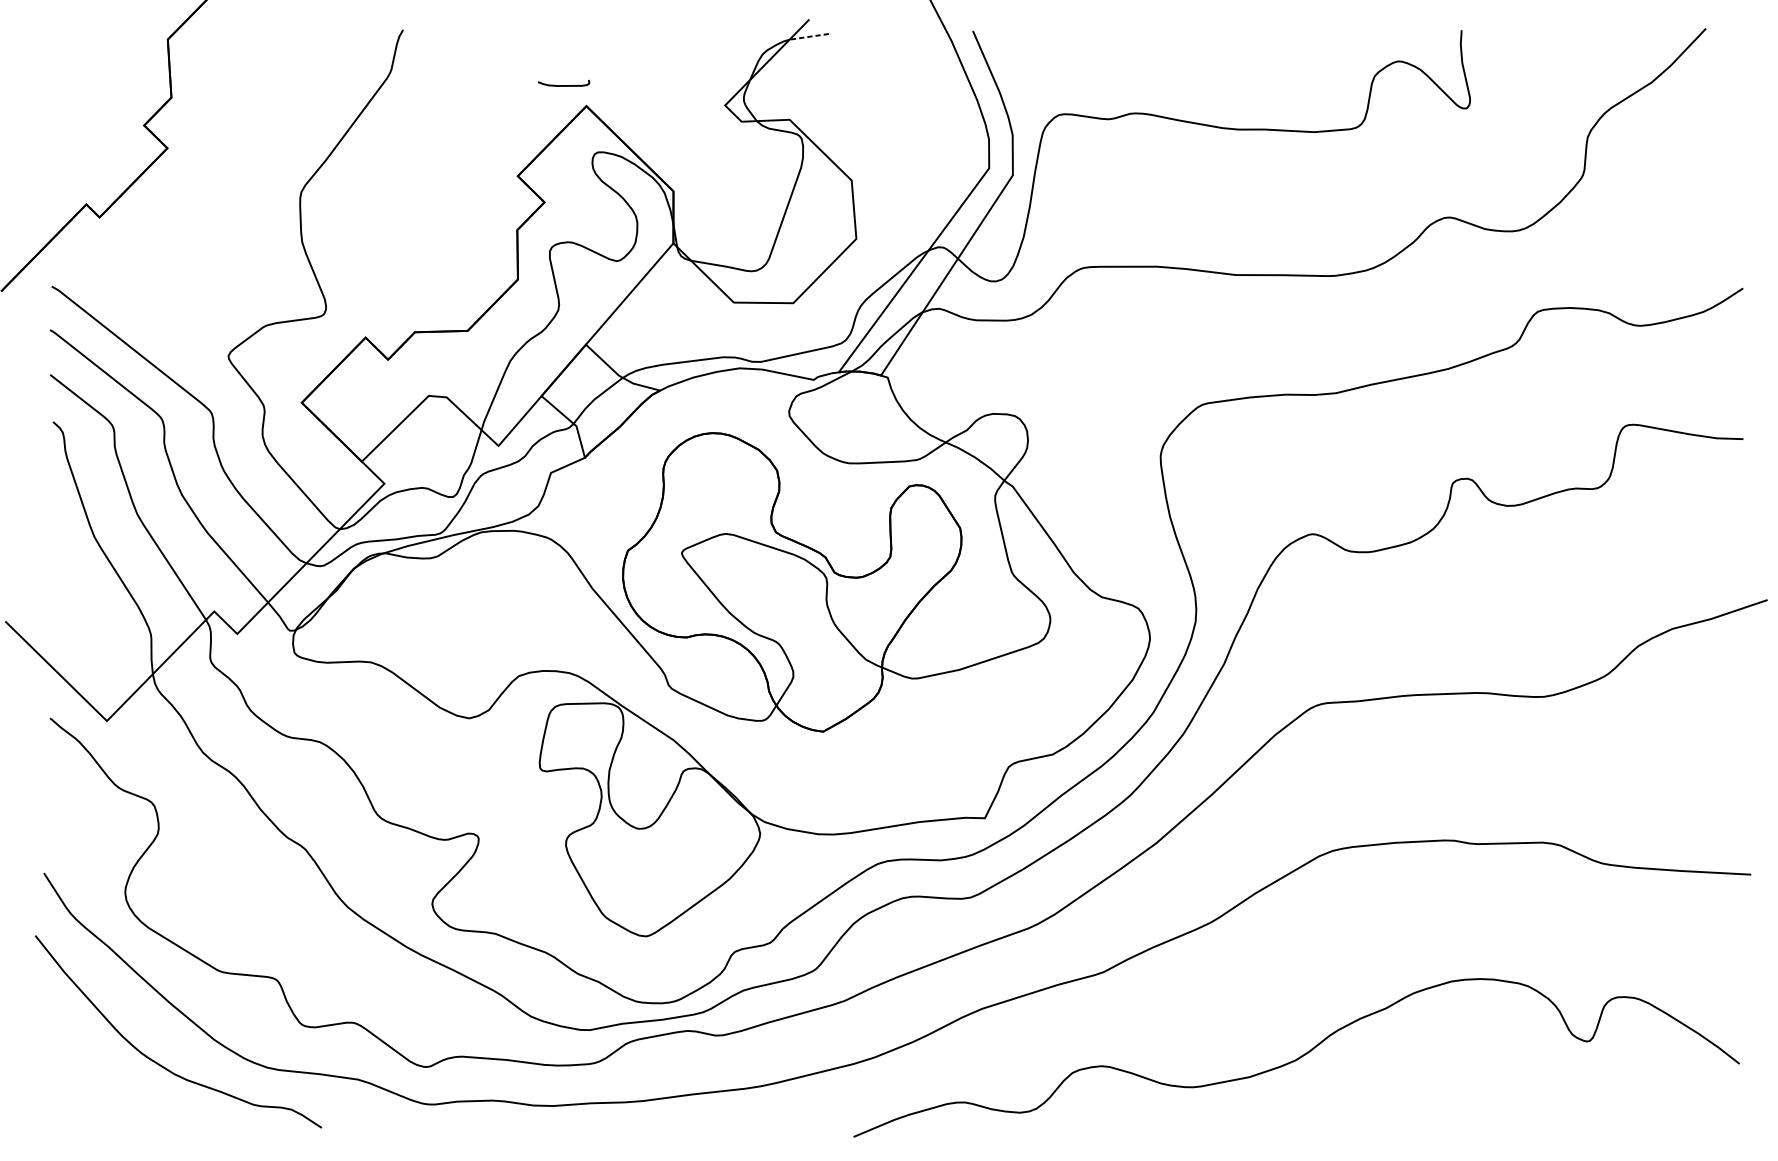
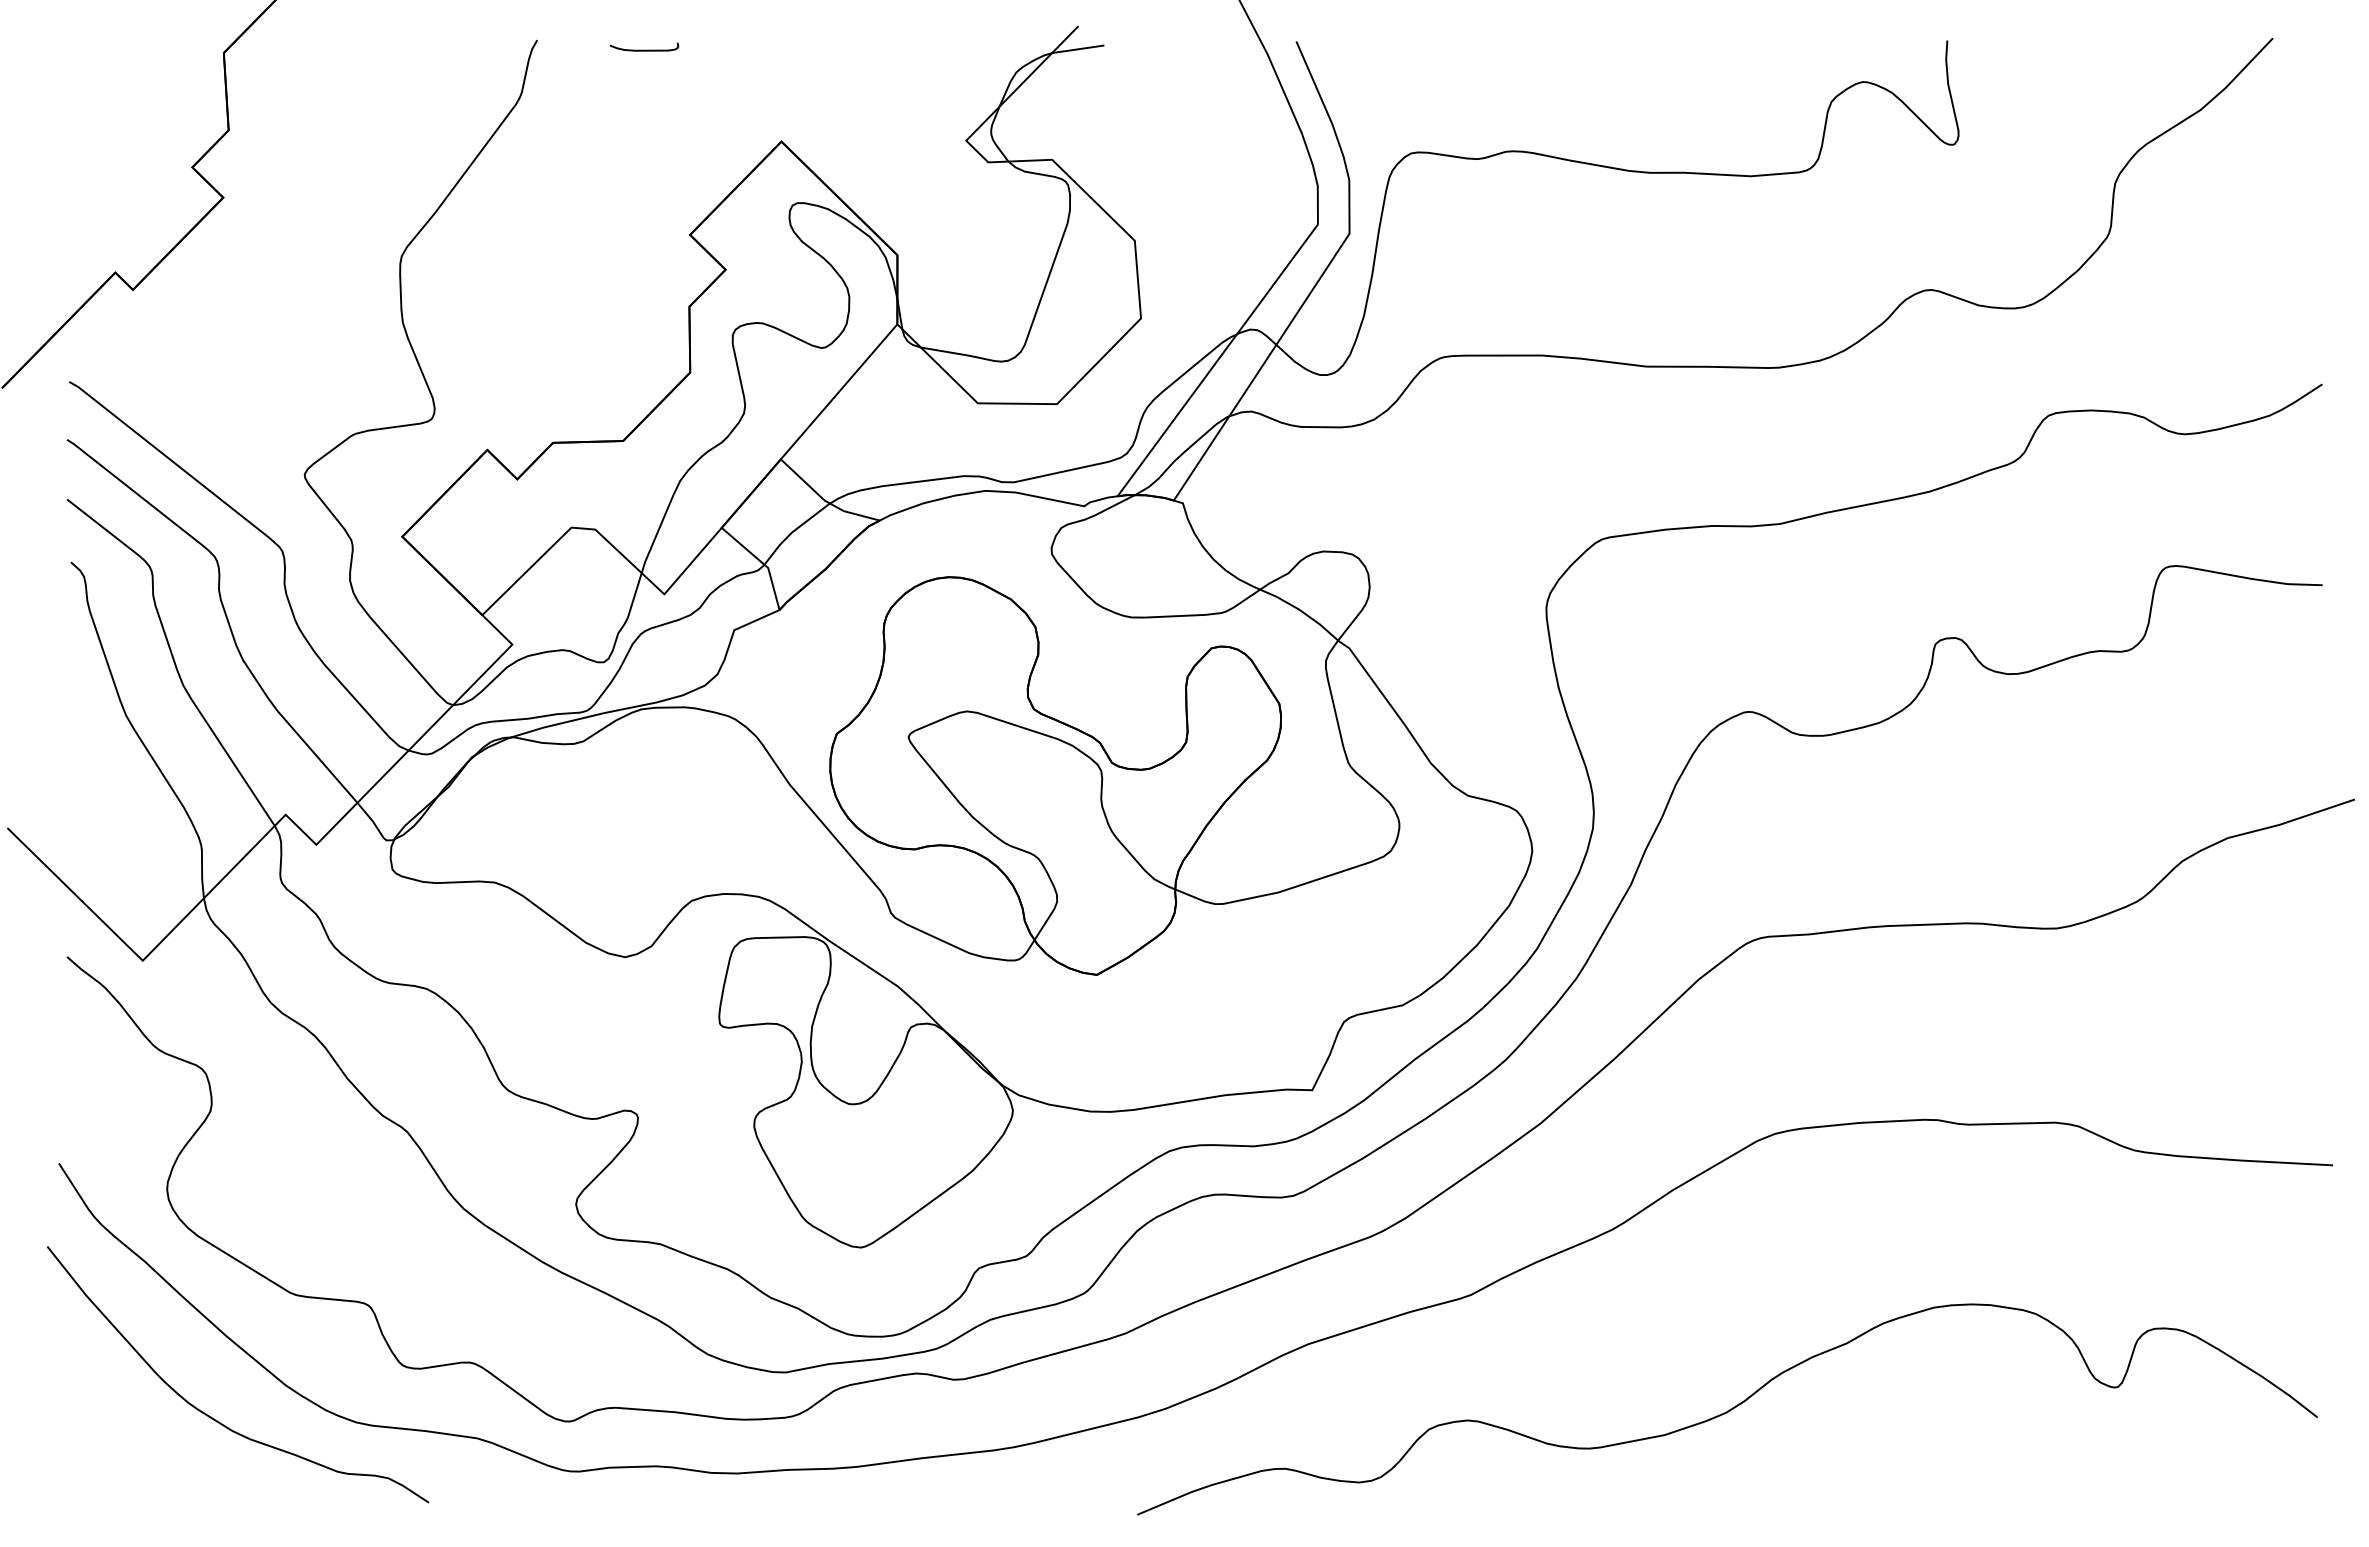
line: (808, 36) -> (1077, 49), dashed -> solid
curve: (563, 85) -> (644, 49), moved

